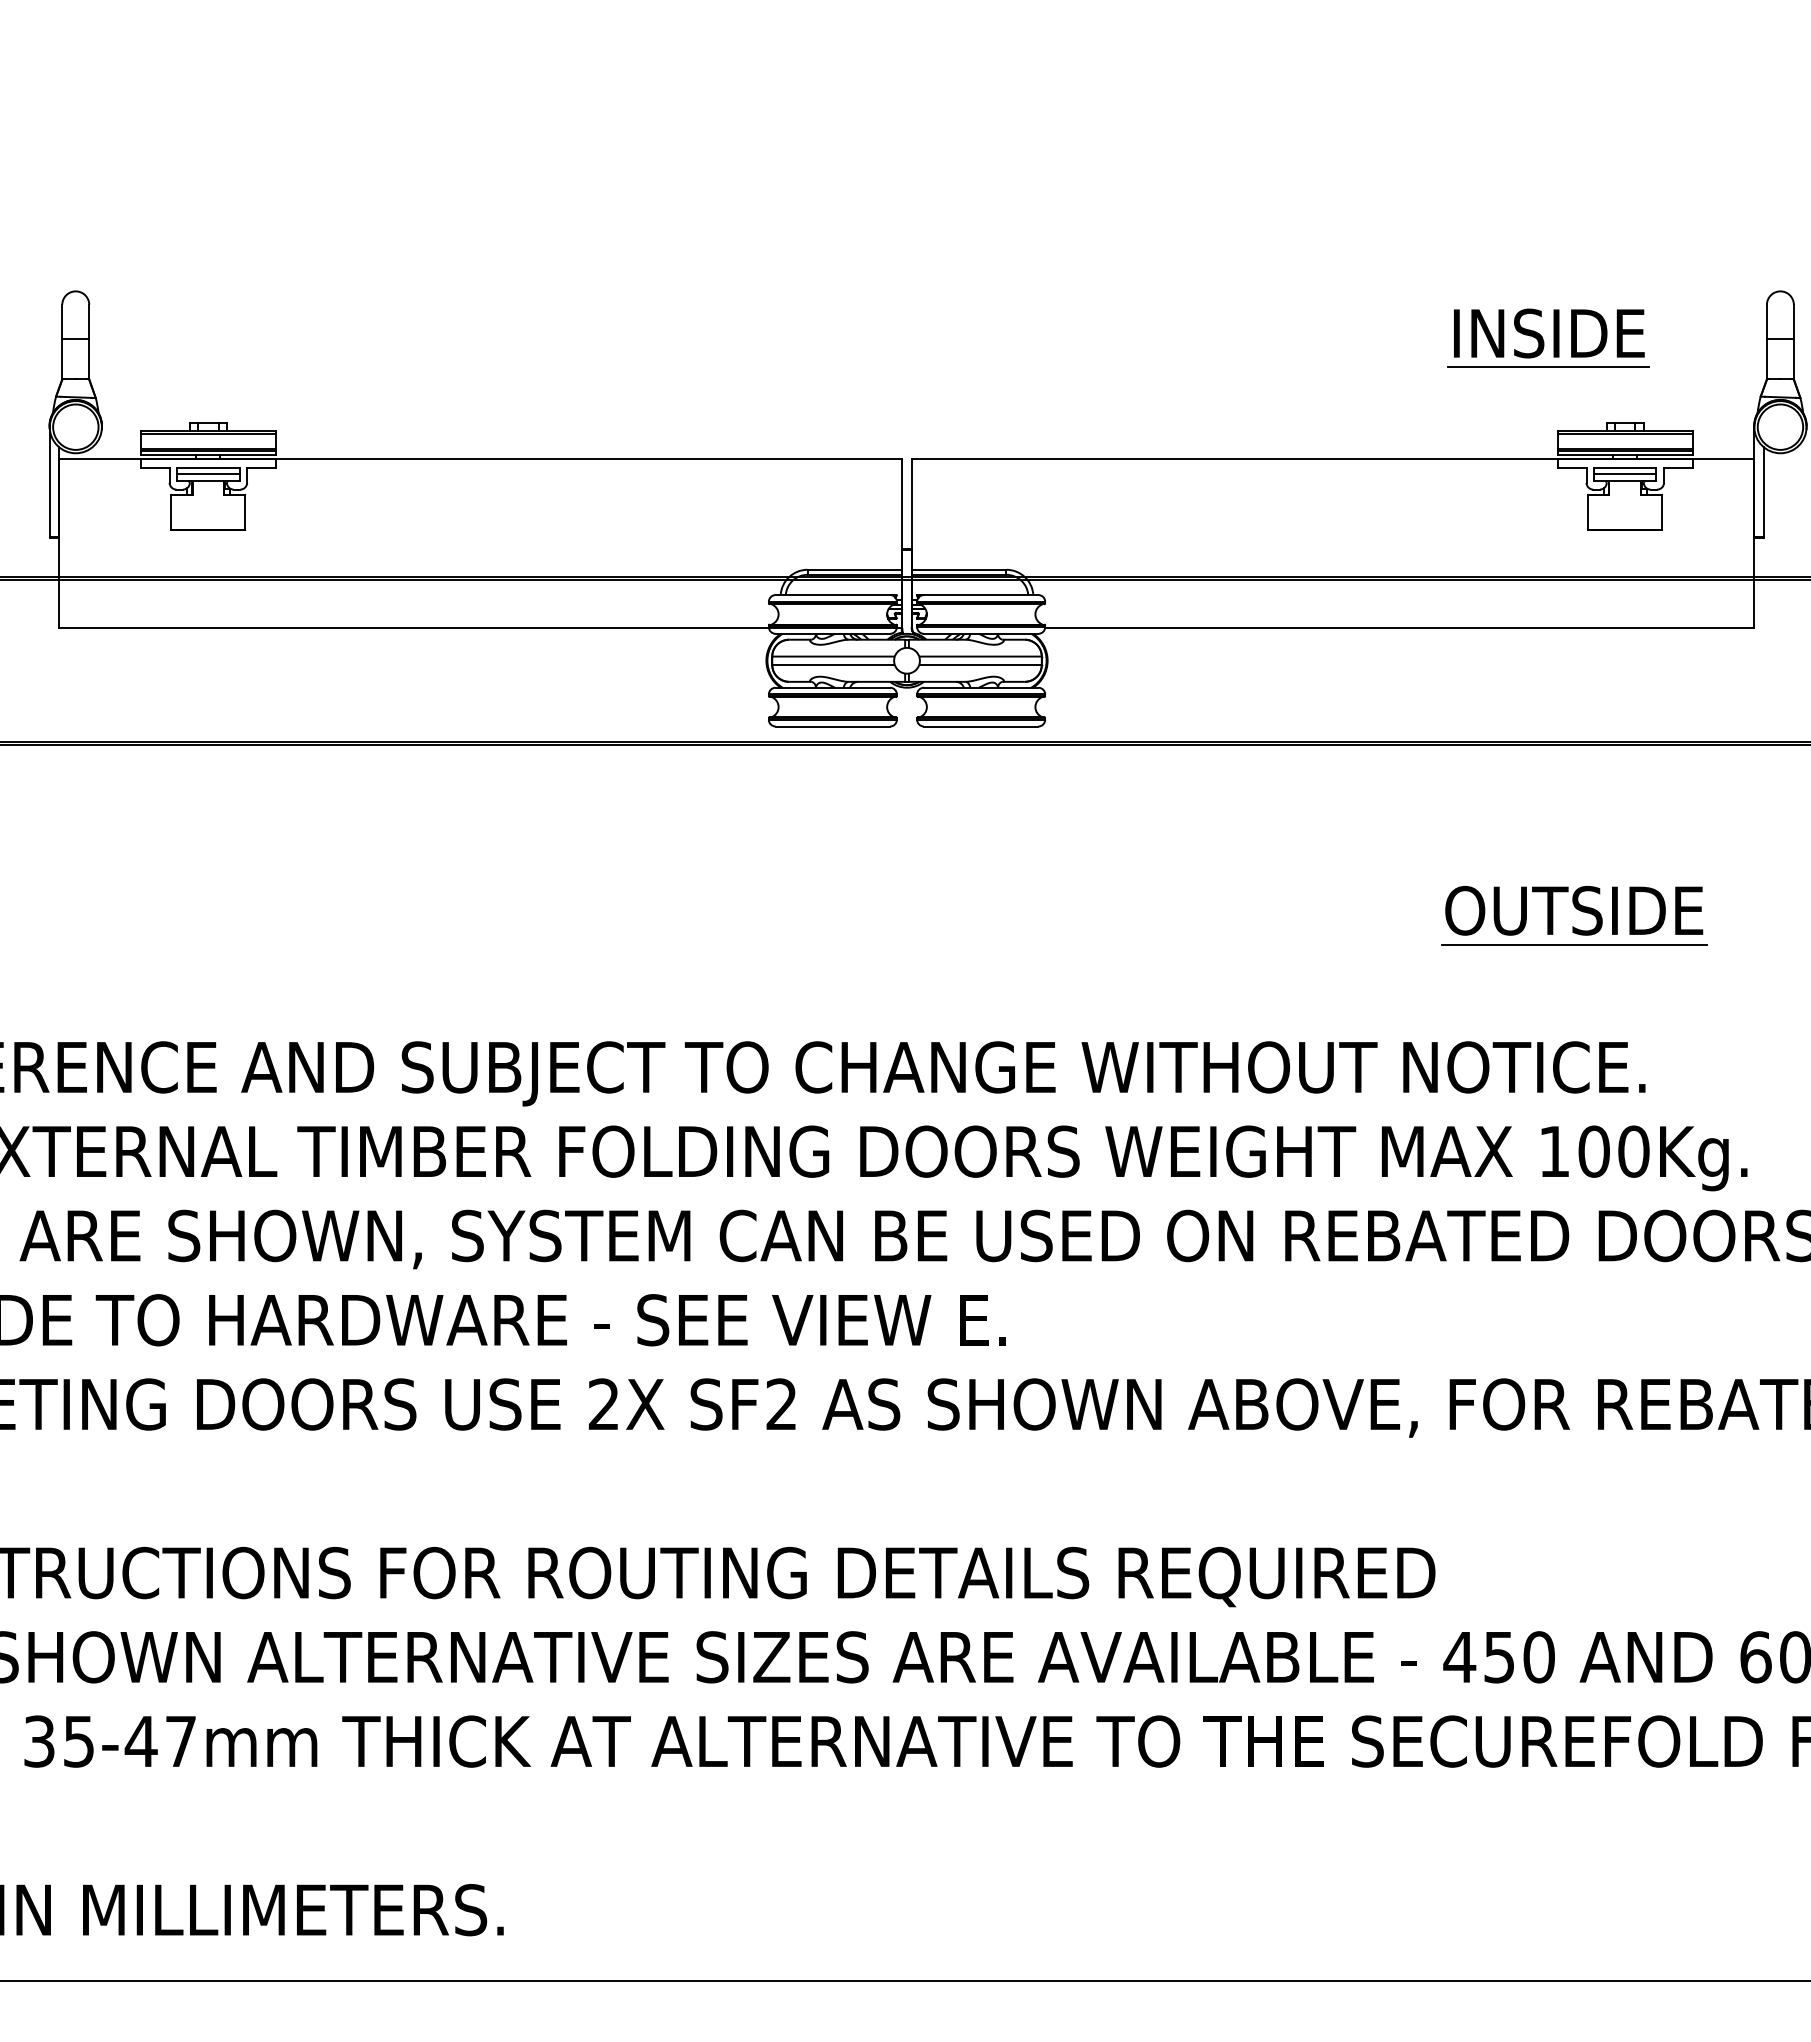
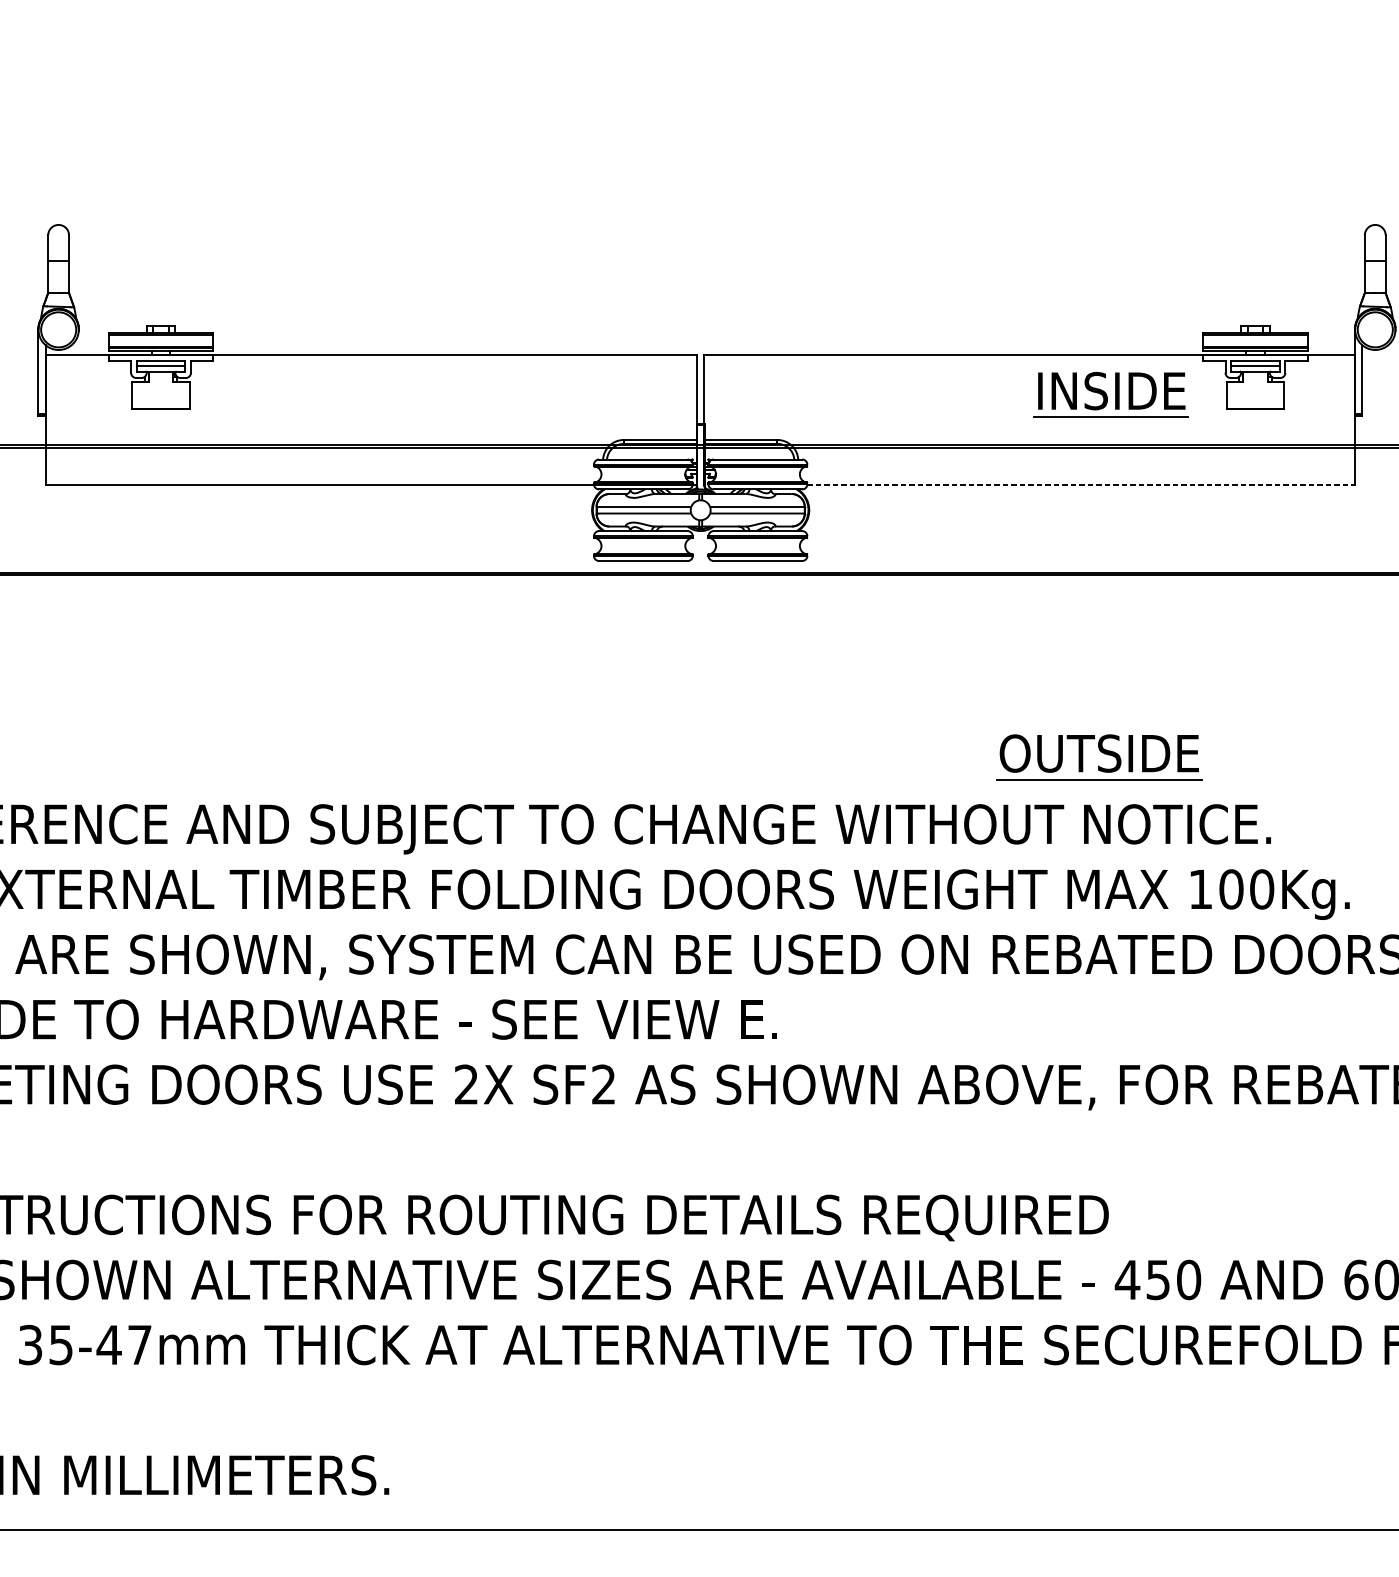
part: (1548, 337) -> (1111, 394), moved
line: (1399, 627) -> (1081, 484), solid -> dashed
part: (1576, 909) -> (1101, 752), moved

